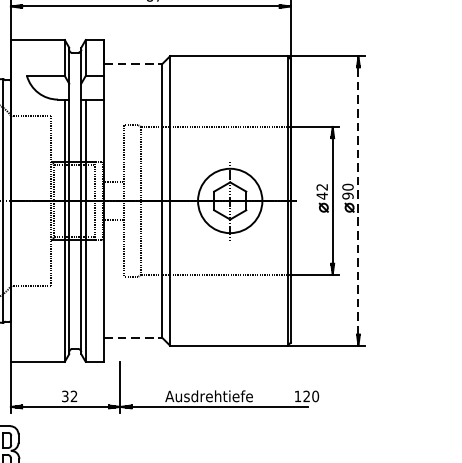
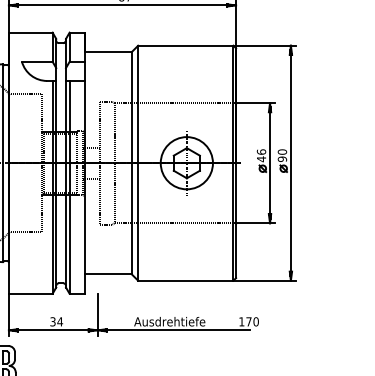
line: (133, 64) -> (108, 52), dashed -> solid
text: (322, 186) -> (261, 151), 42 -> 46
line: (357, 200) -> (290, 162), dashed -> solid
line: (133, 338) -> (108, 274), dashed -> solid
text: (74, 396) -> (60, 321), 32 -> 34
text: (306, 396) -> (248, 321), 120 -> 170

